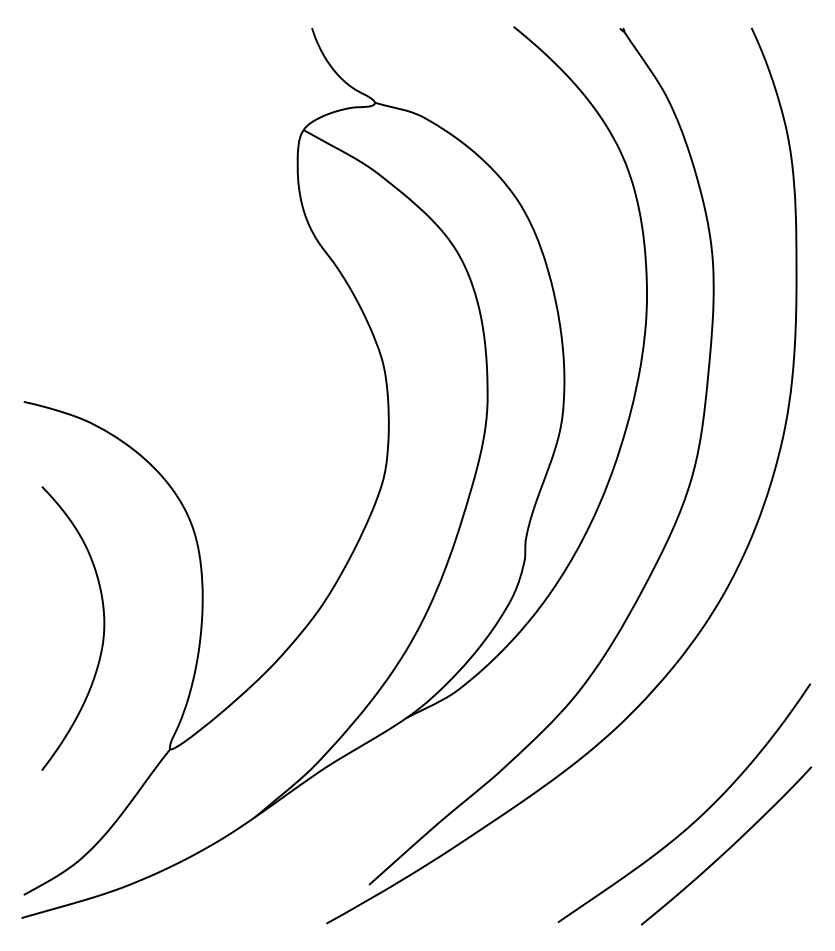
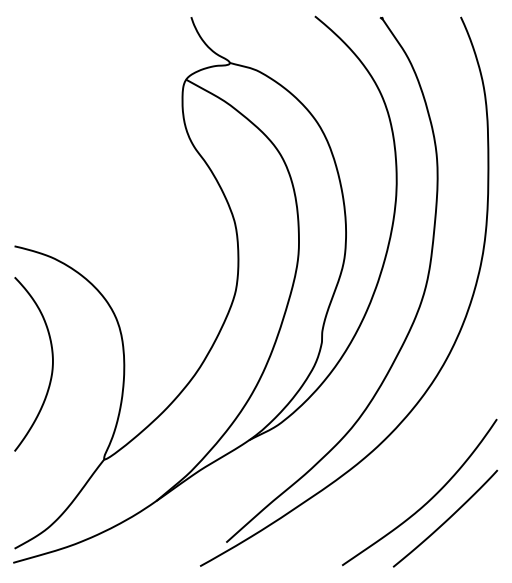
curve: (101, 632) -> (51, 366), moved

